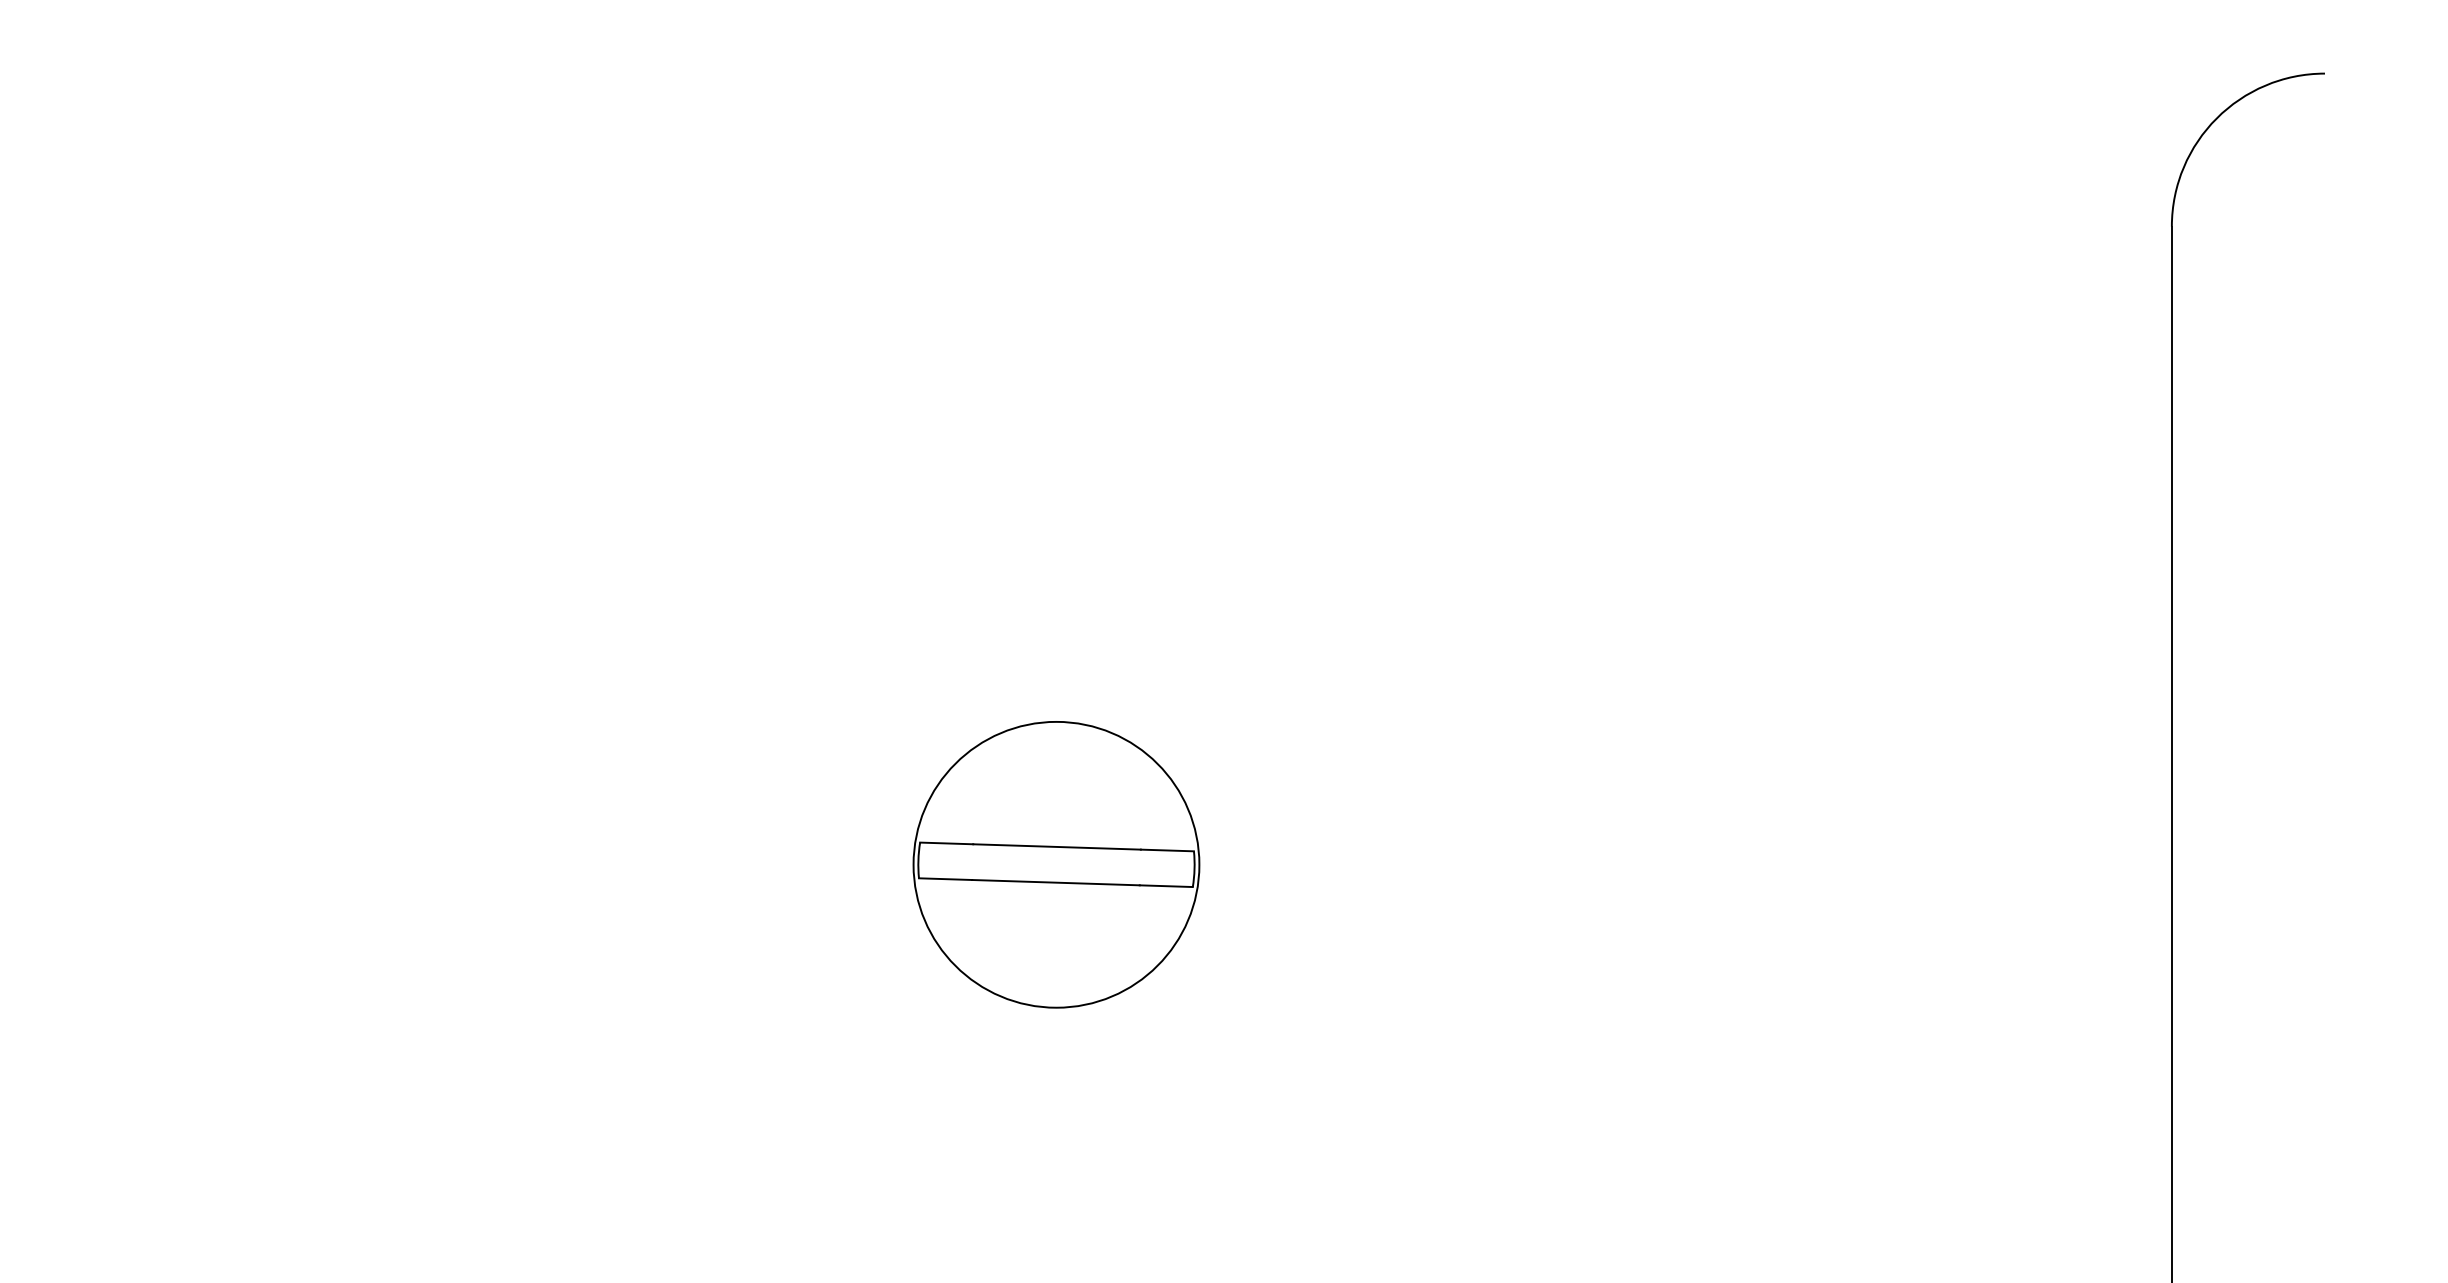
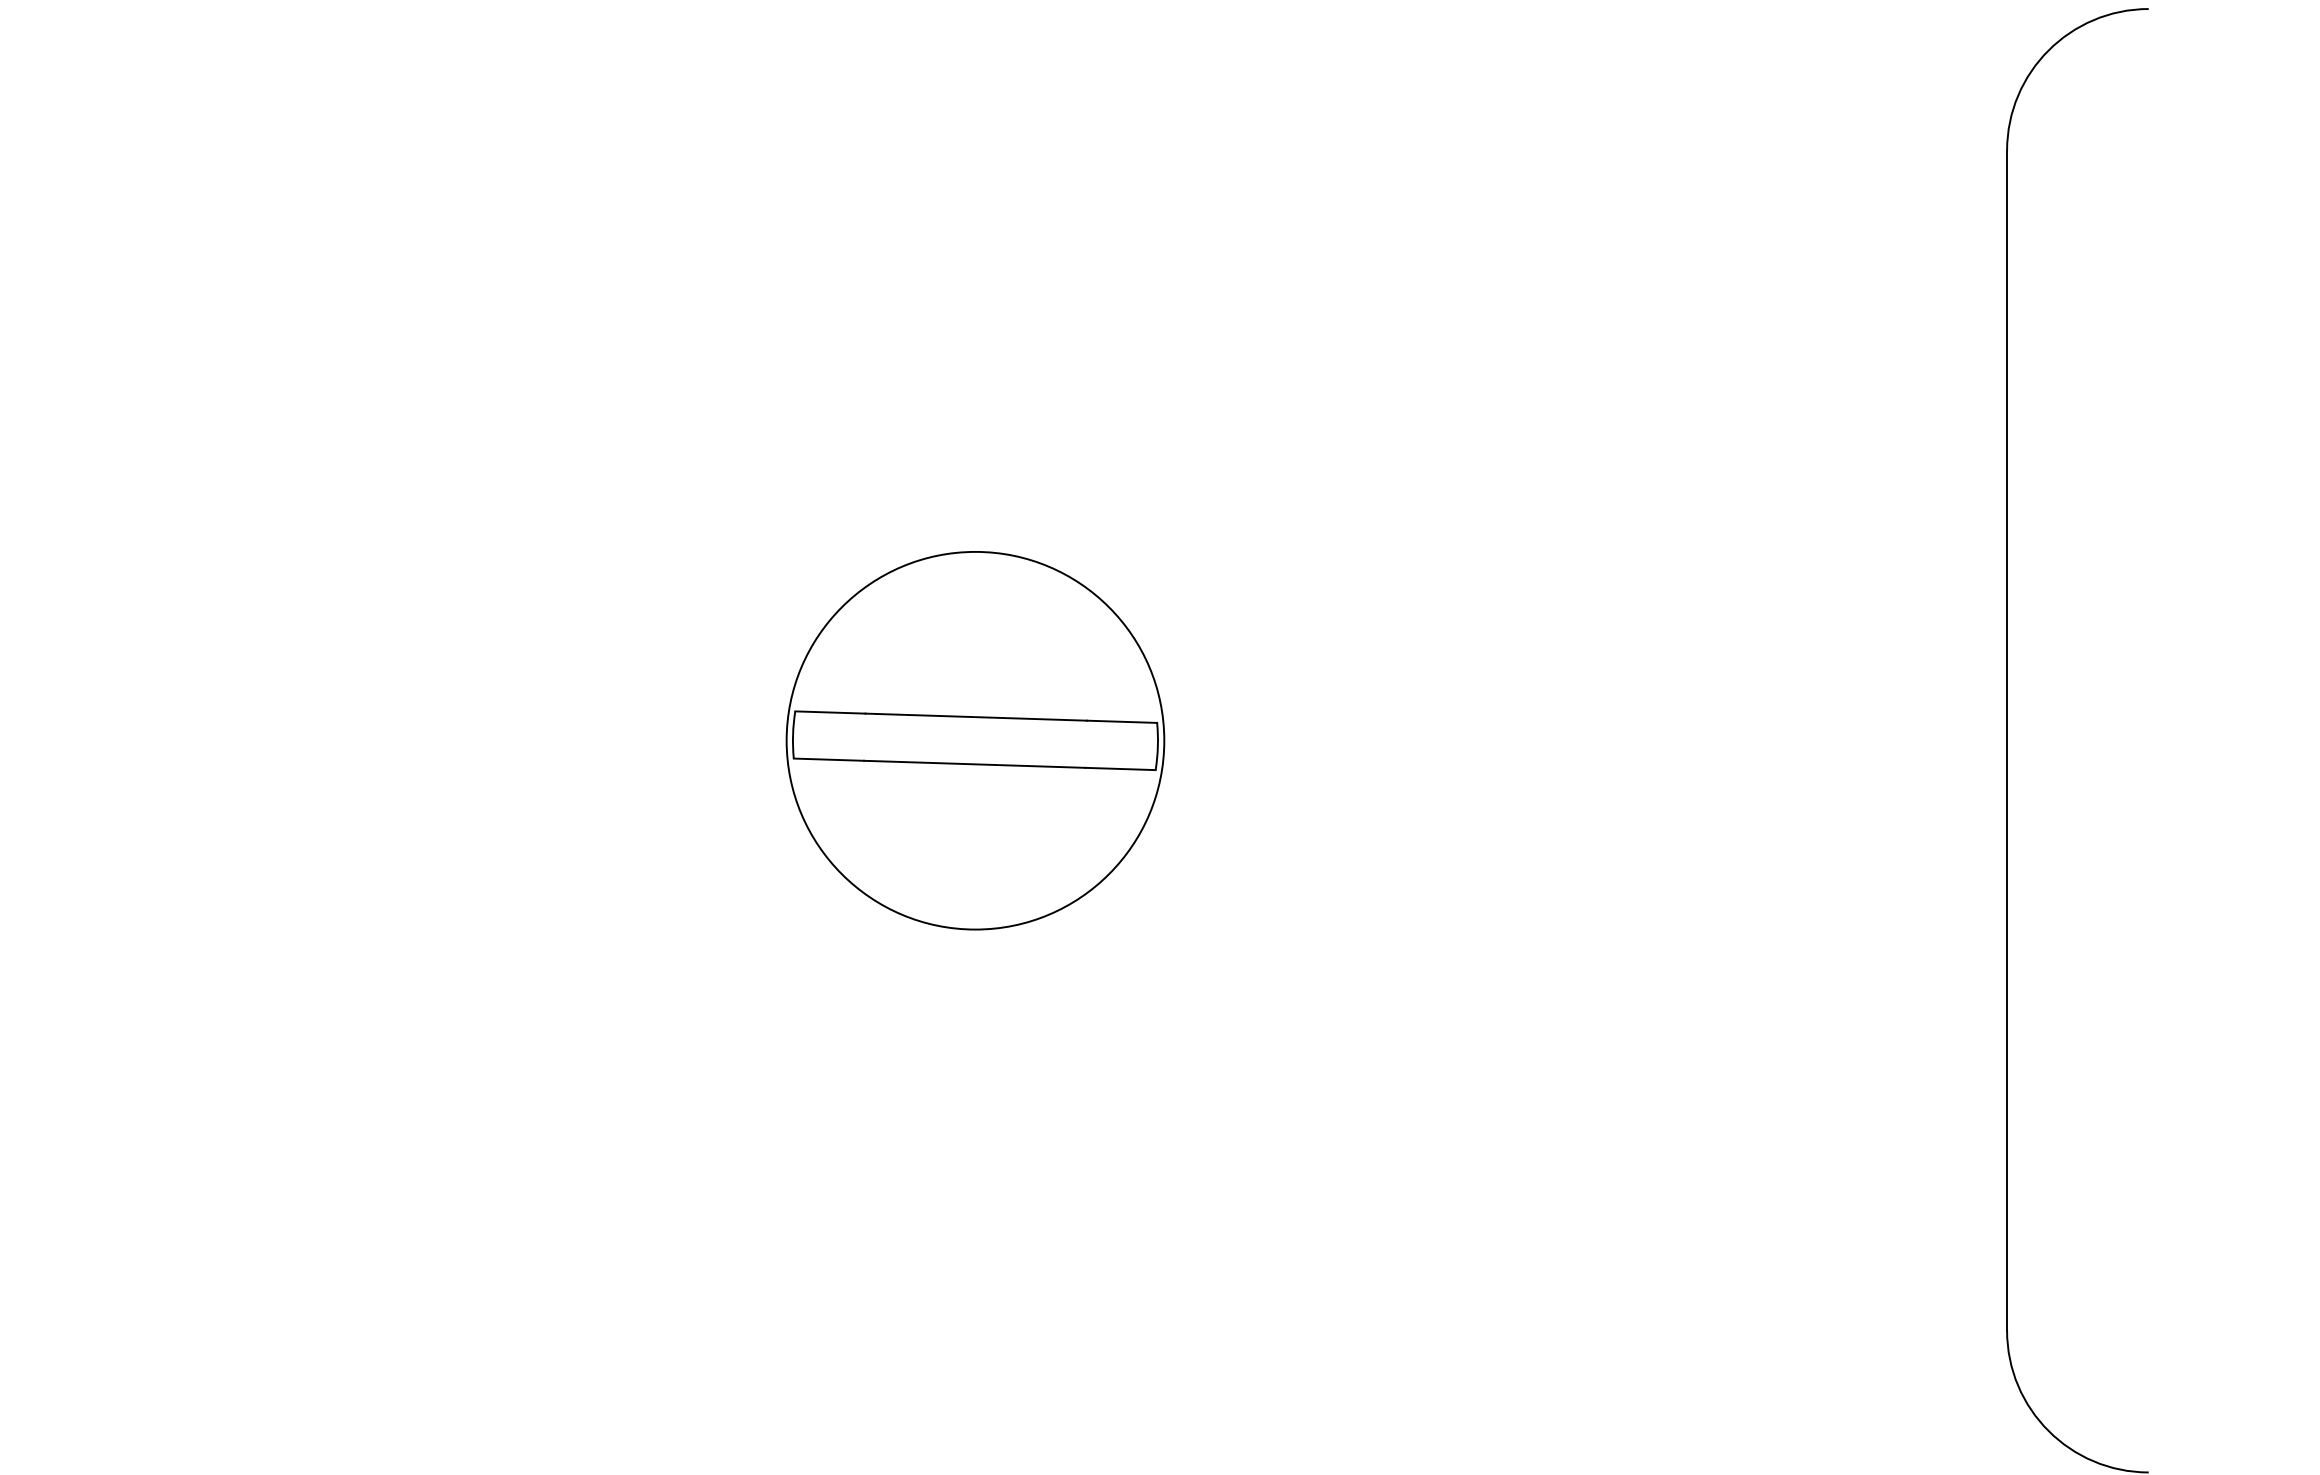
part: (1056, 864) -> (975, 740), size x1.43

